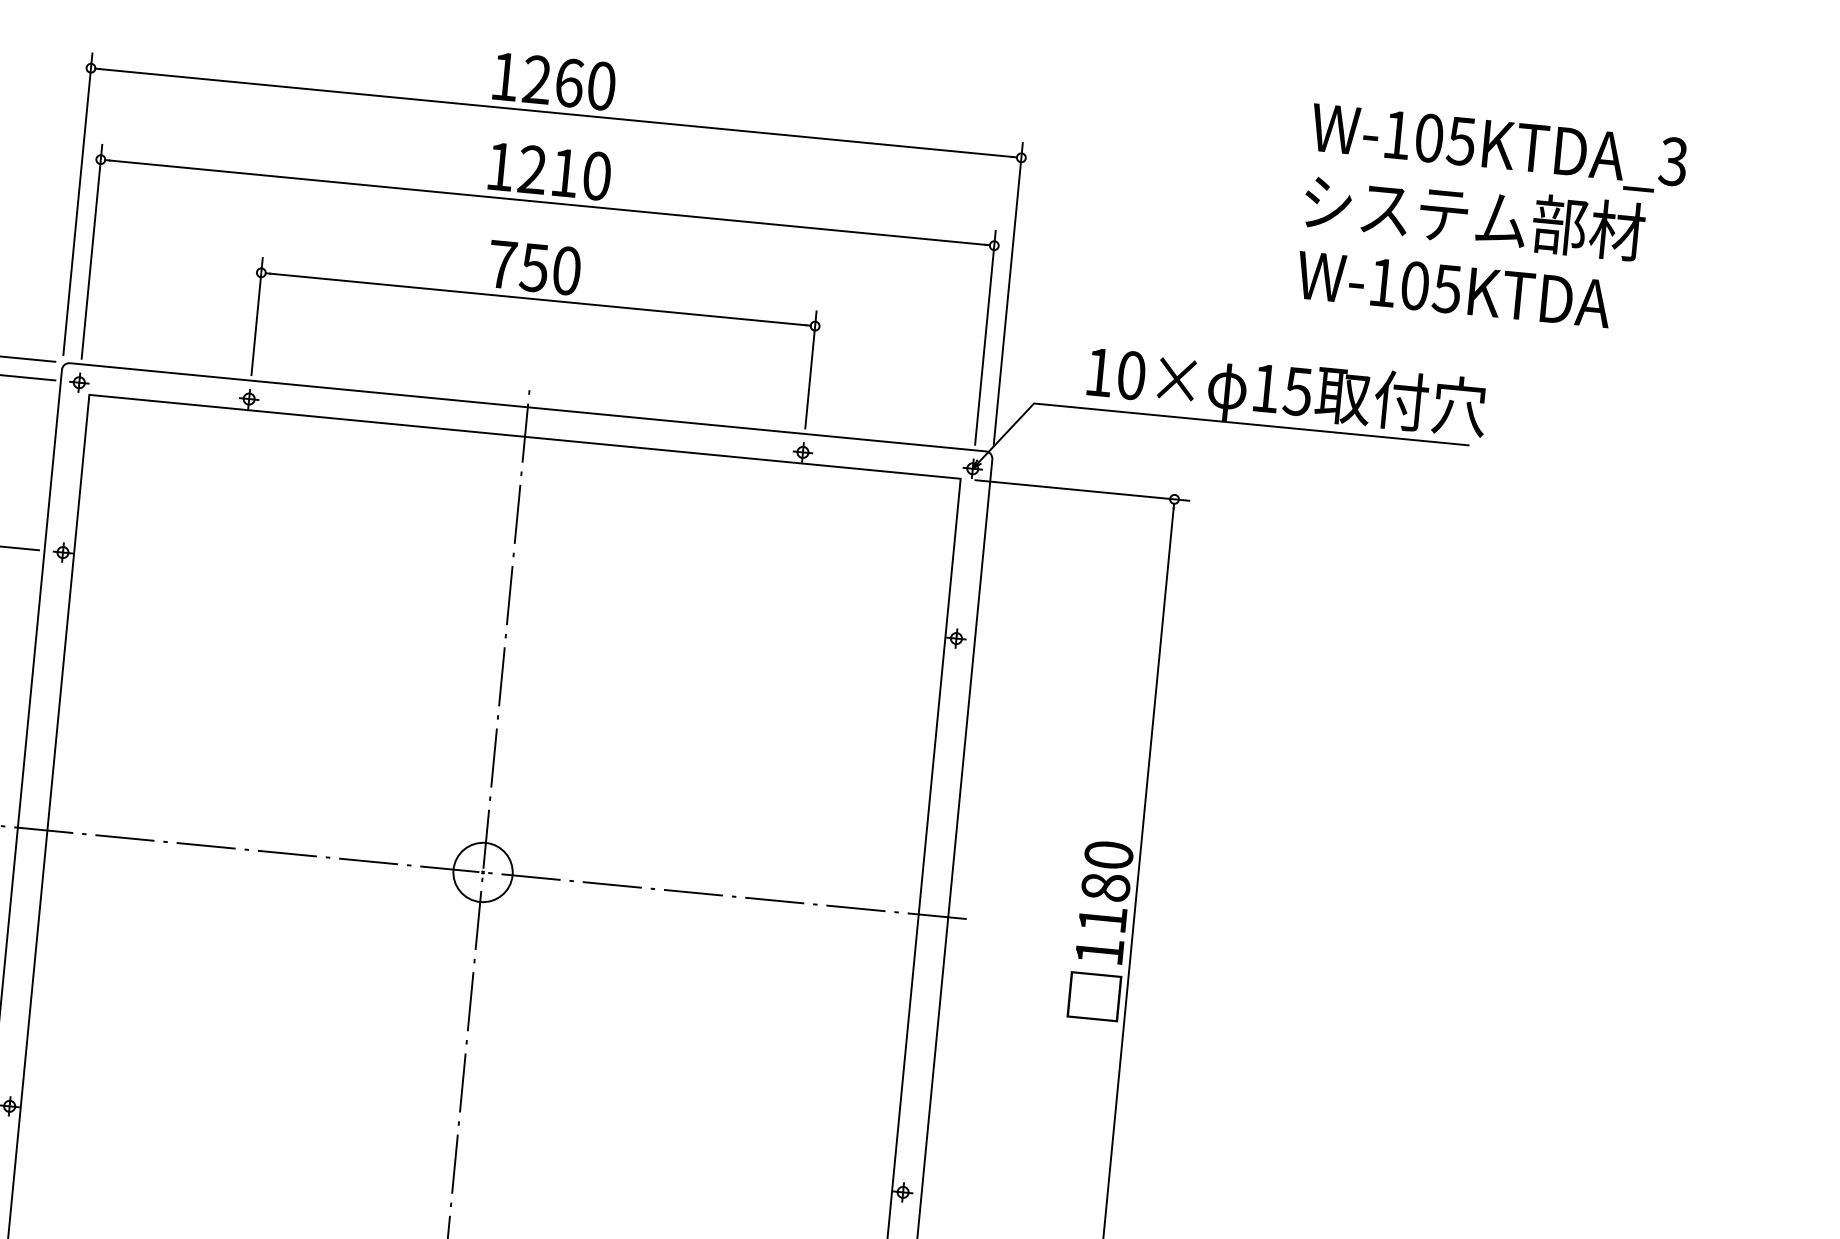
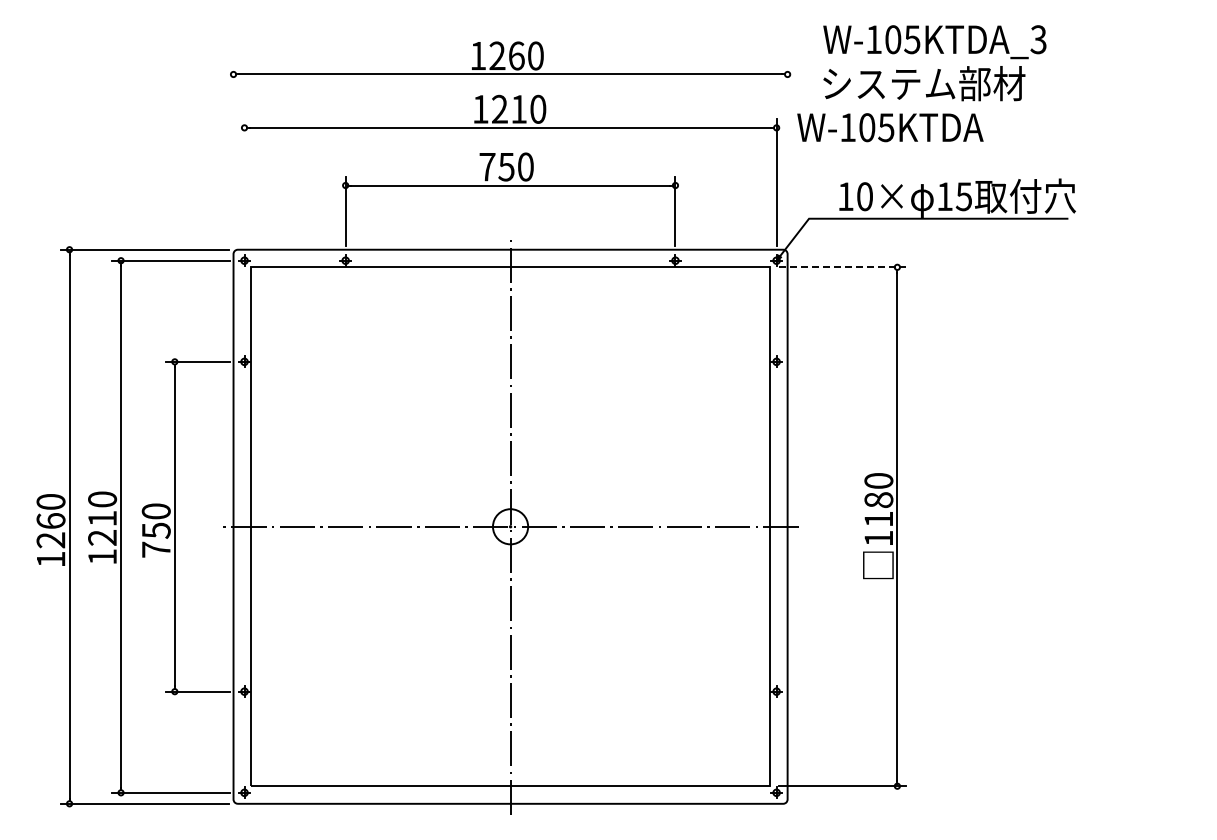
text: (1494, 184) -> (934, 63), moved
line: (77, 204) -> (233, 155), removed
line: (91, 251) -> (244, 182), removed
text: (1454, 289) -> (890, 127), moved
line: (1008, 293) -> (787, 155), removed
line: (1082, 490) -> (842, 267), solid -> dashed

